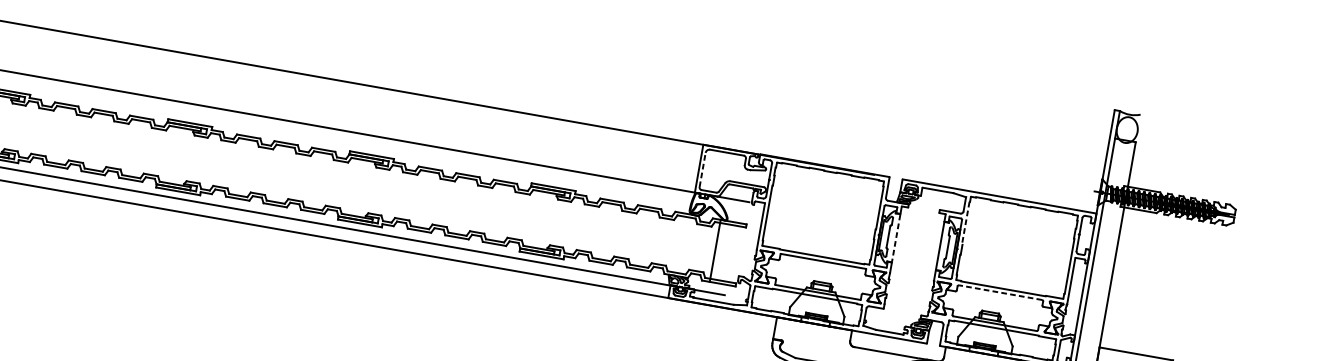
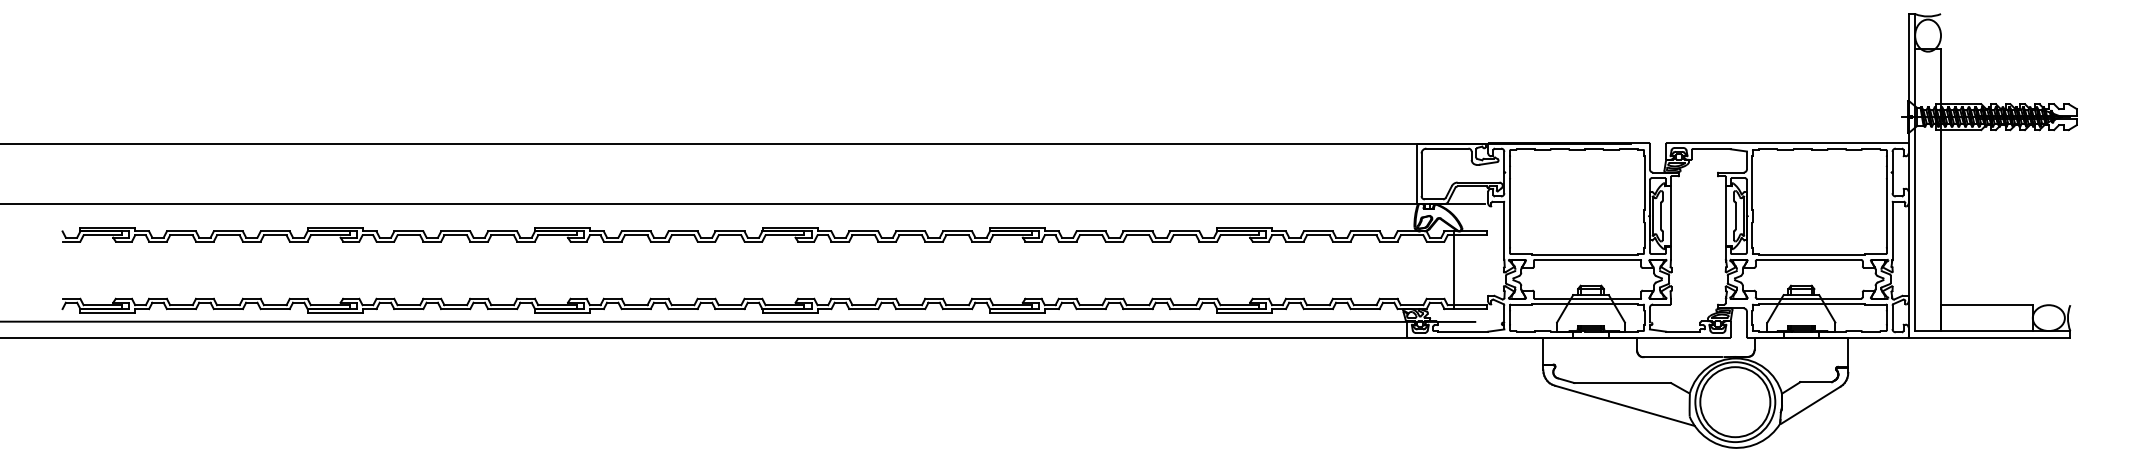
line: (702, 169) -> (1421, 174), dashed -> solid
line: (966, 223) -> (1752, 183), dashed -> solid
line: (895, 238) -> (1670, 216), dashed -> solid
line: (1000, 292) -> (1809, 259), dashed -> solid

